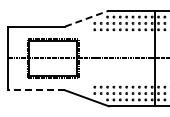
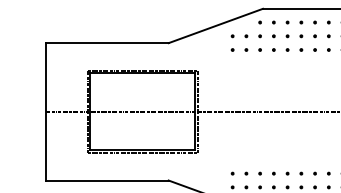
line: (87, 18) -> (216, 25), dashed -> solid
line: (36, 90) -> (106, 180), dashed -> solid

